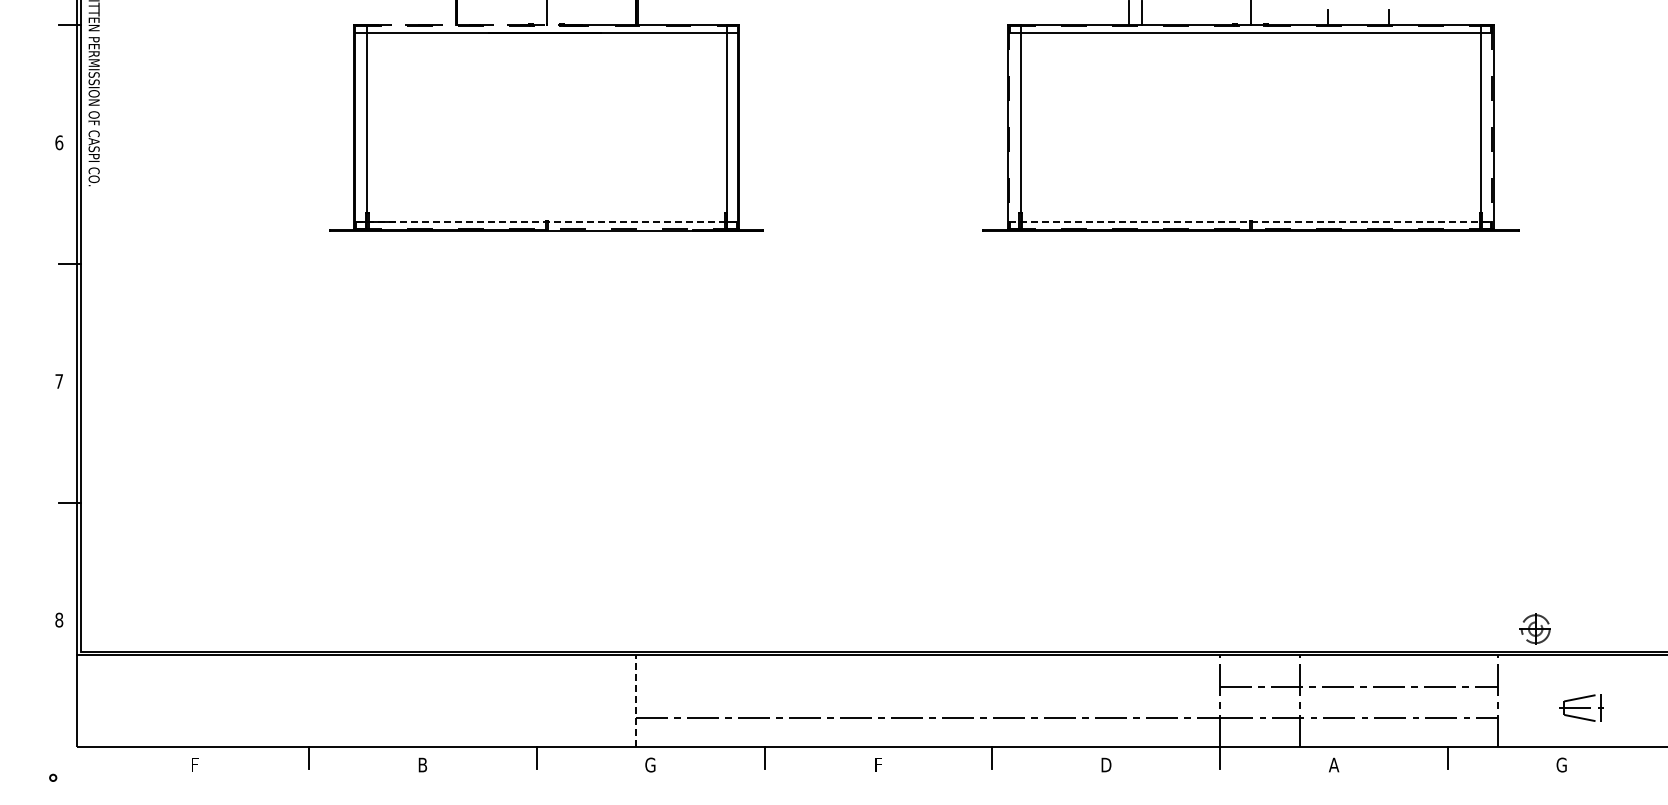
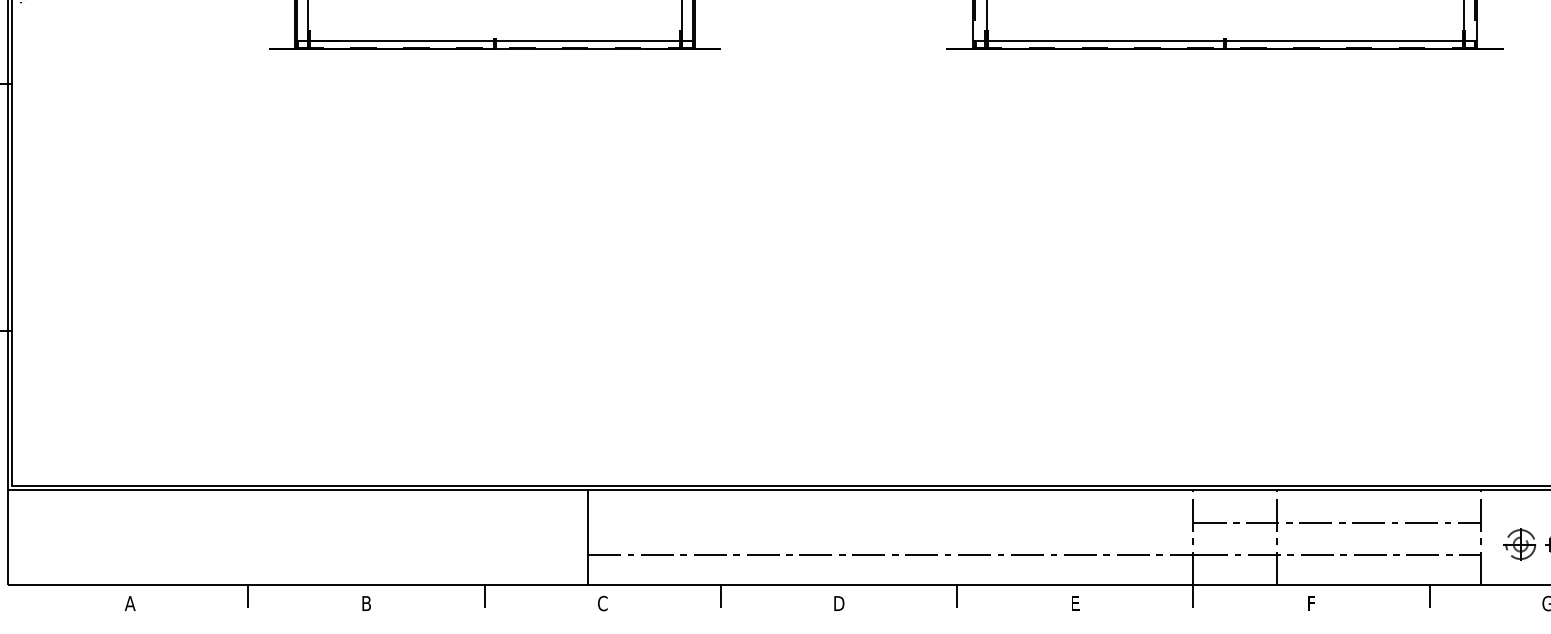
line: (547, 222) -> (495, 40), dashed -> solid
line: (1251, 222) -> (1225, 40), dashed -> solid
part: (1534, 628) -> (1519, 543), moved
line: (636, 701) -> (588, 537), dashed -> solid
text: (194, 764) -> (129, 602), F -> A
text: (650, 764) -> (602, 602), G -> C
text: (878, 764) -> (839, 602), F -> D
text: (1106, 764) -> (1075, 602), D -> E
text: (1334, 764) -> (1312, 602), A -> F

